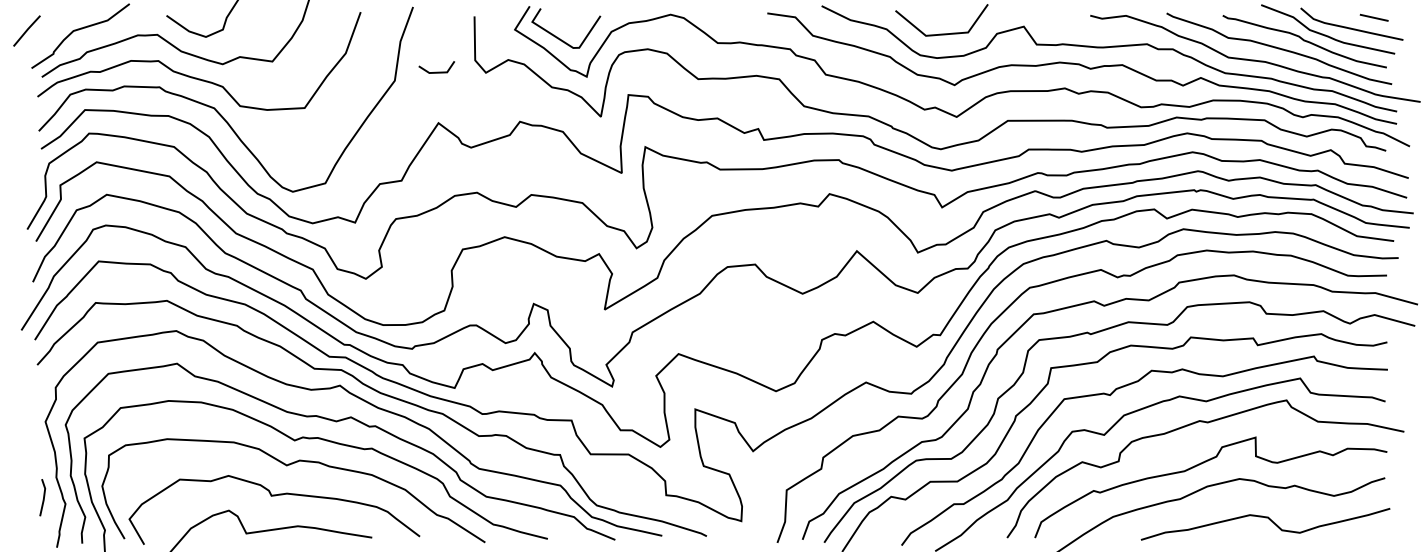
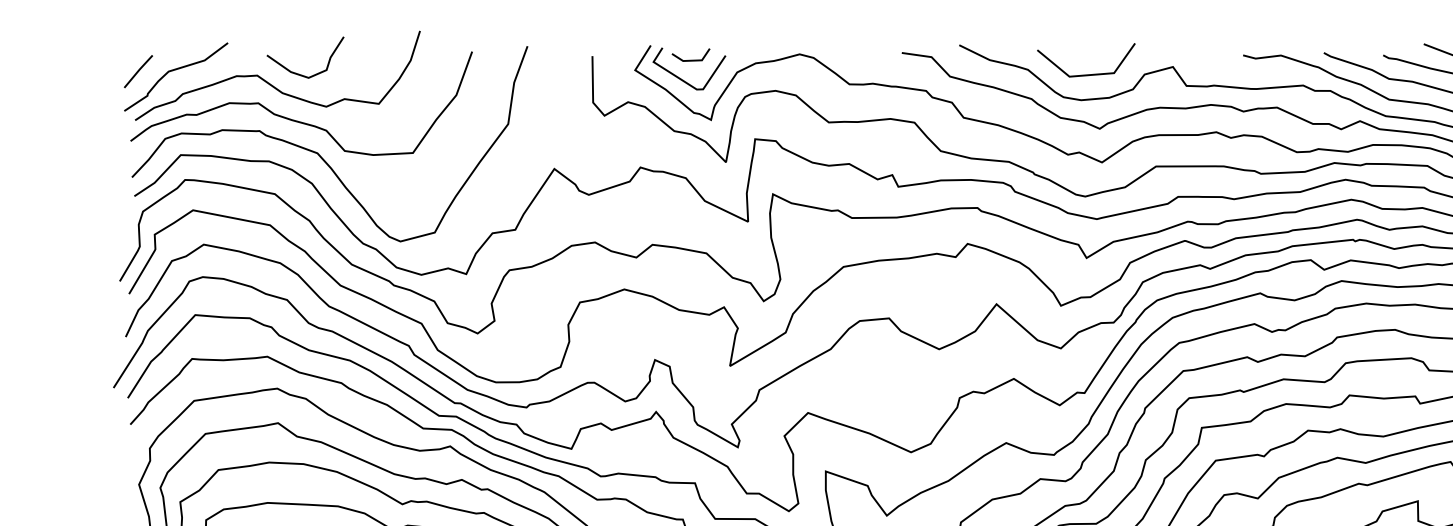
line: (26, 30) -> (137, 71), moved
line: (436, 71) -> (690, 59), moved

